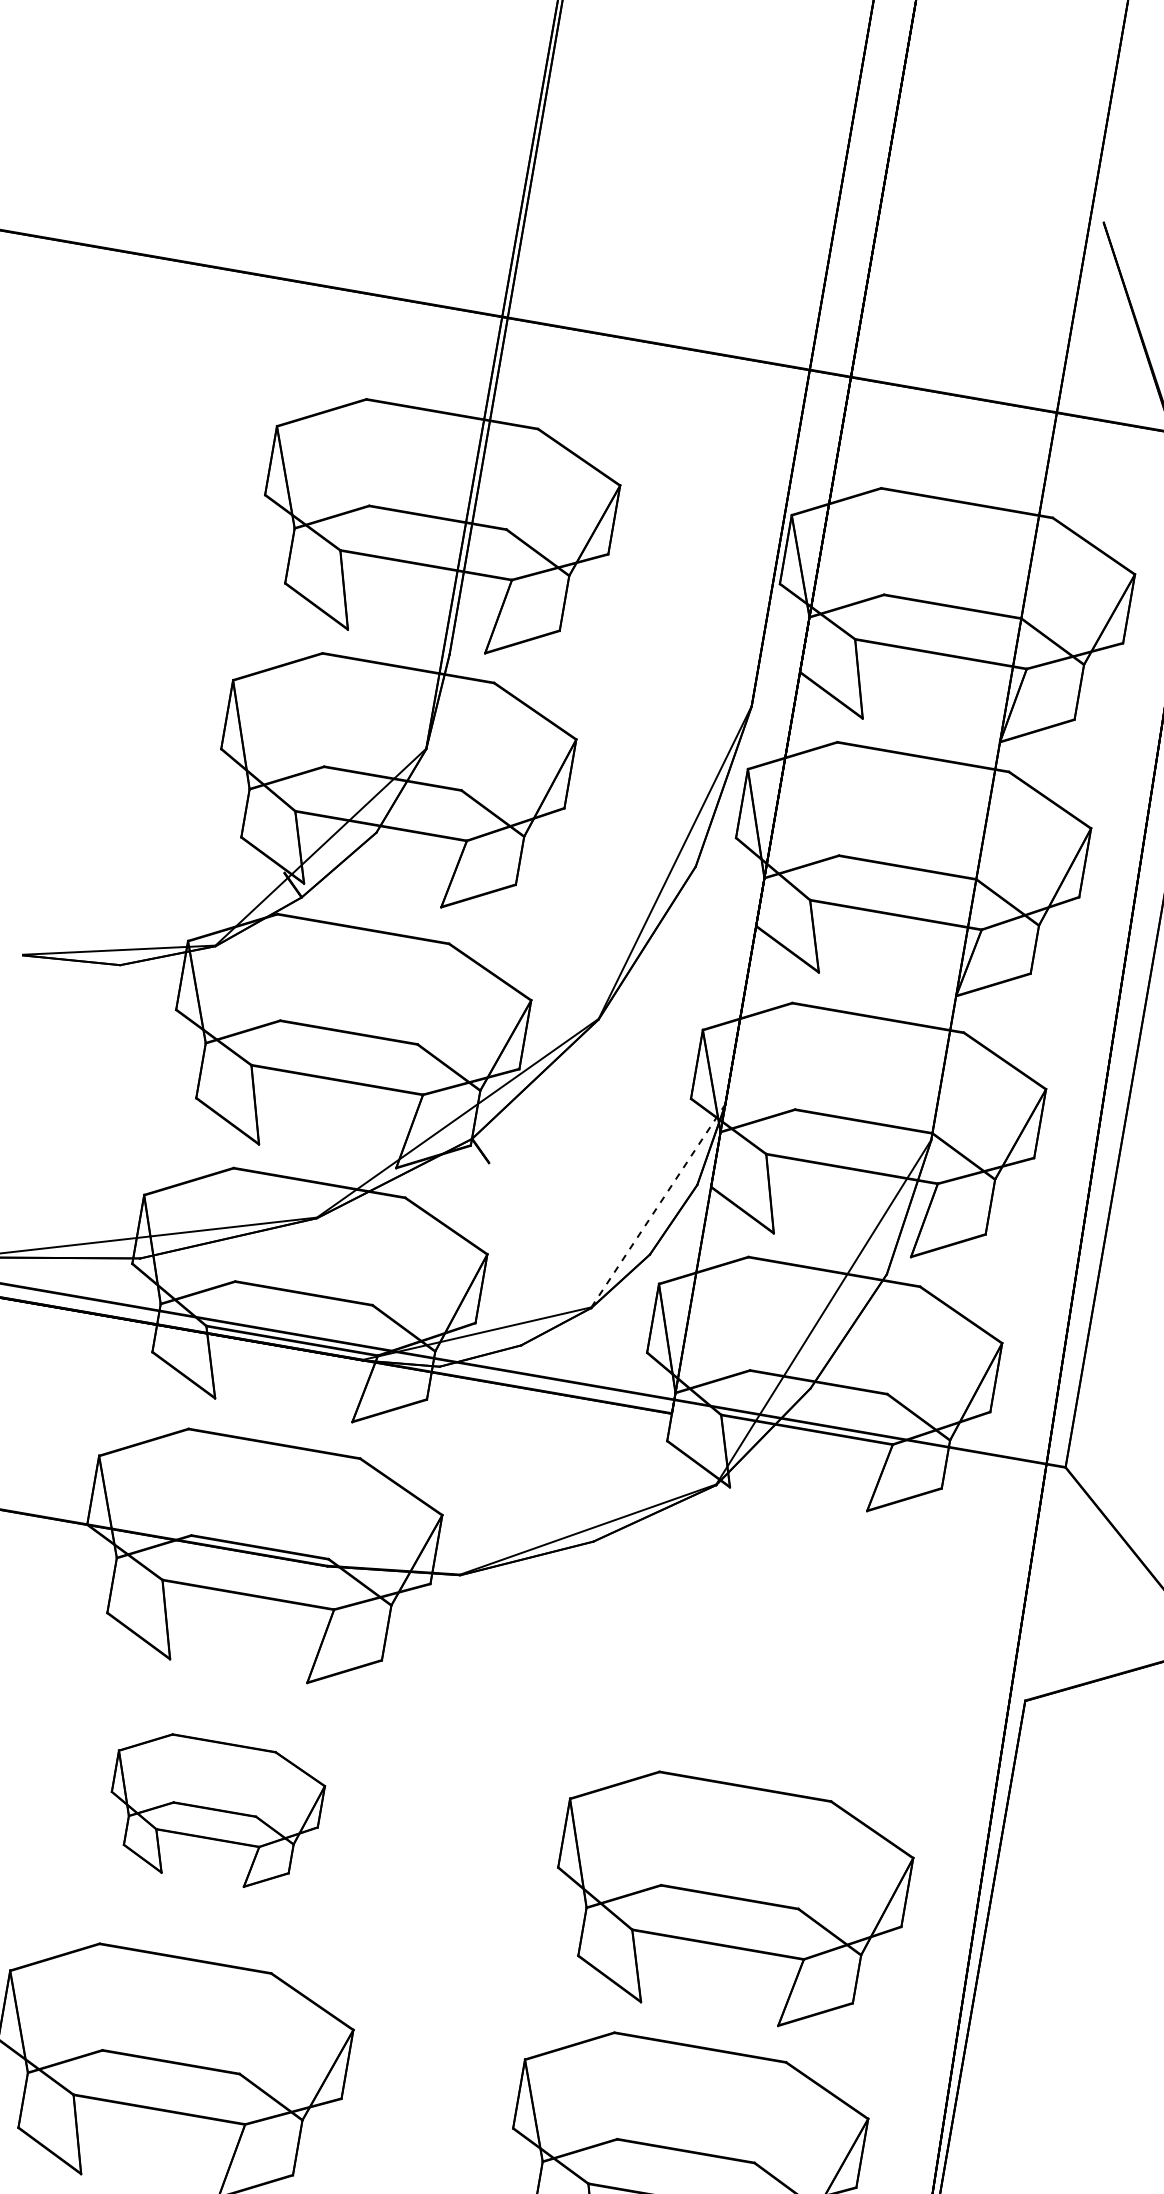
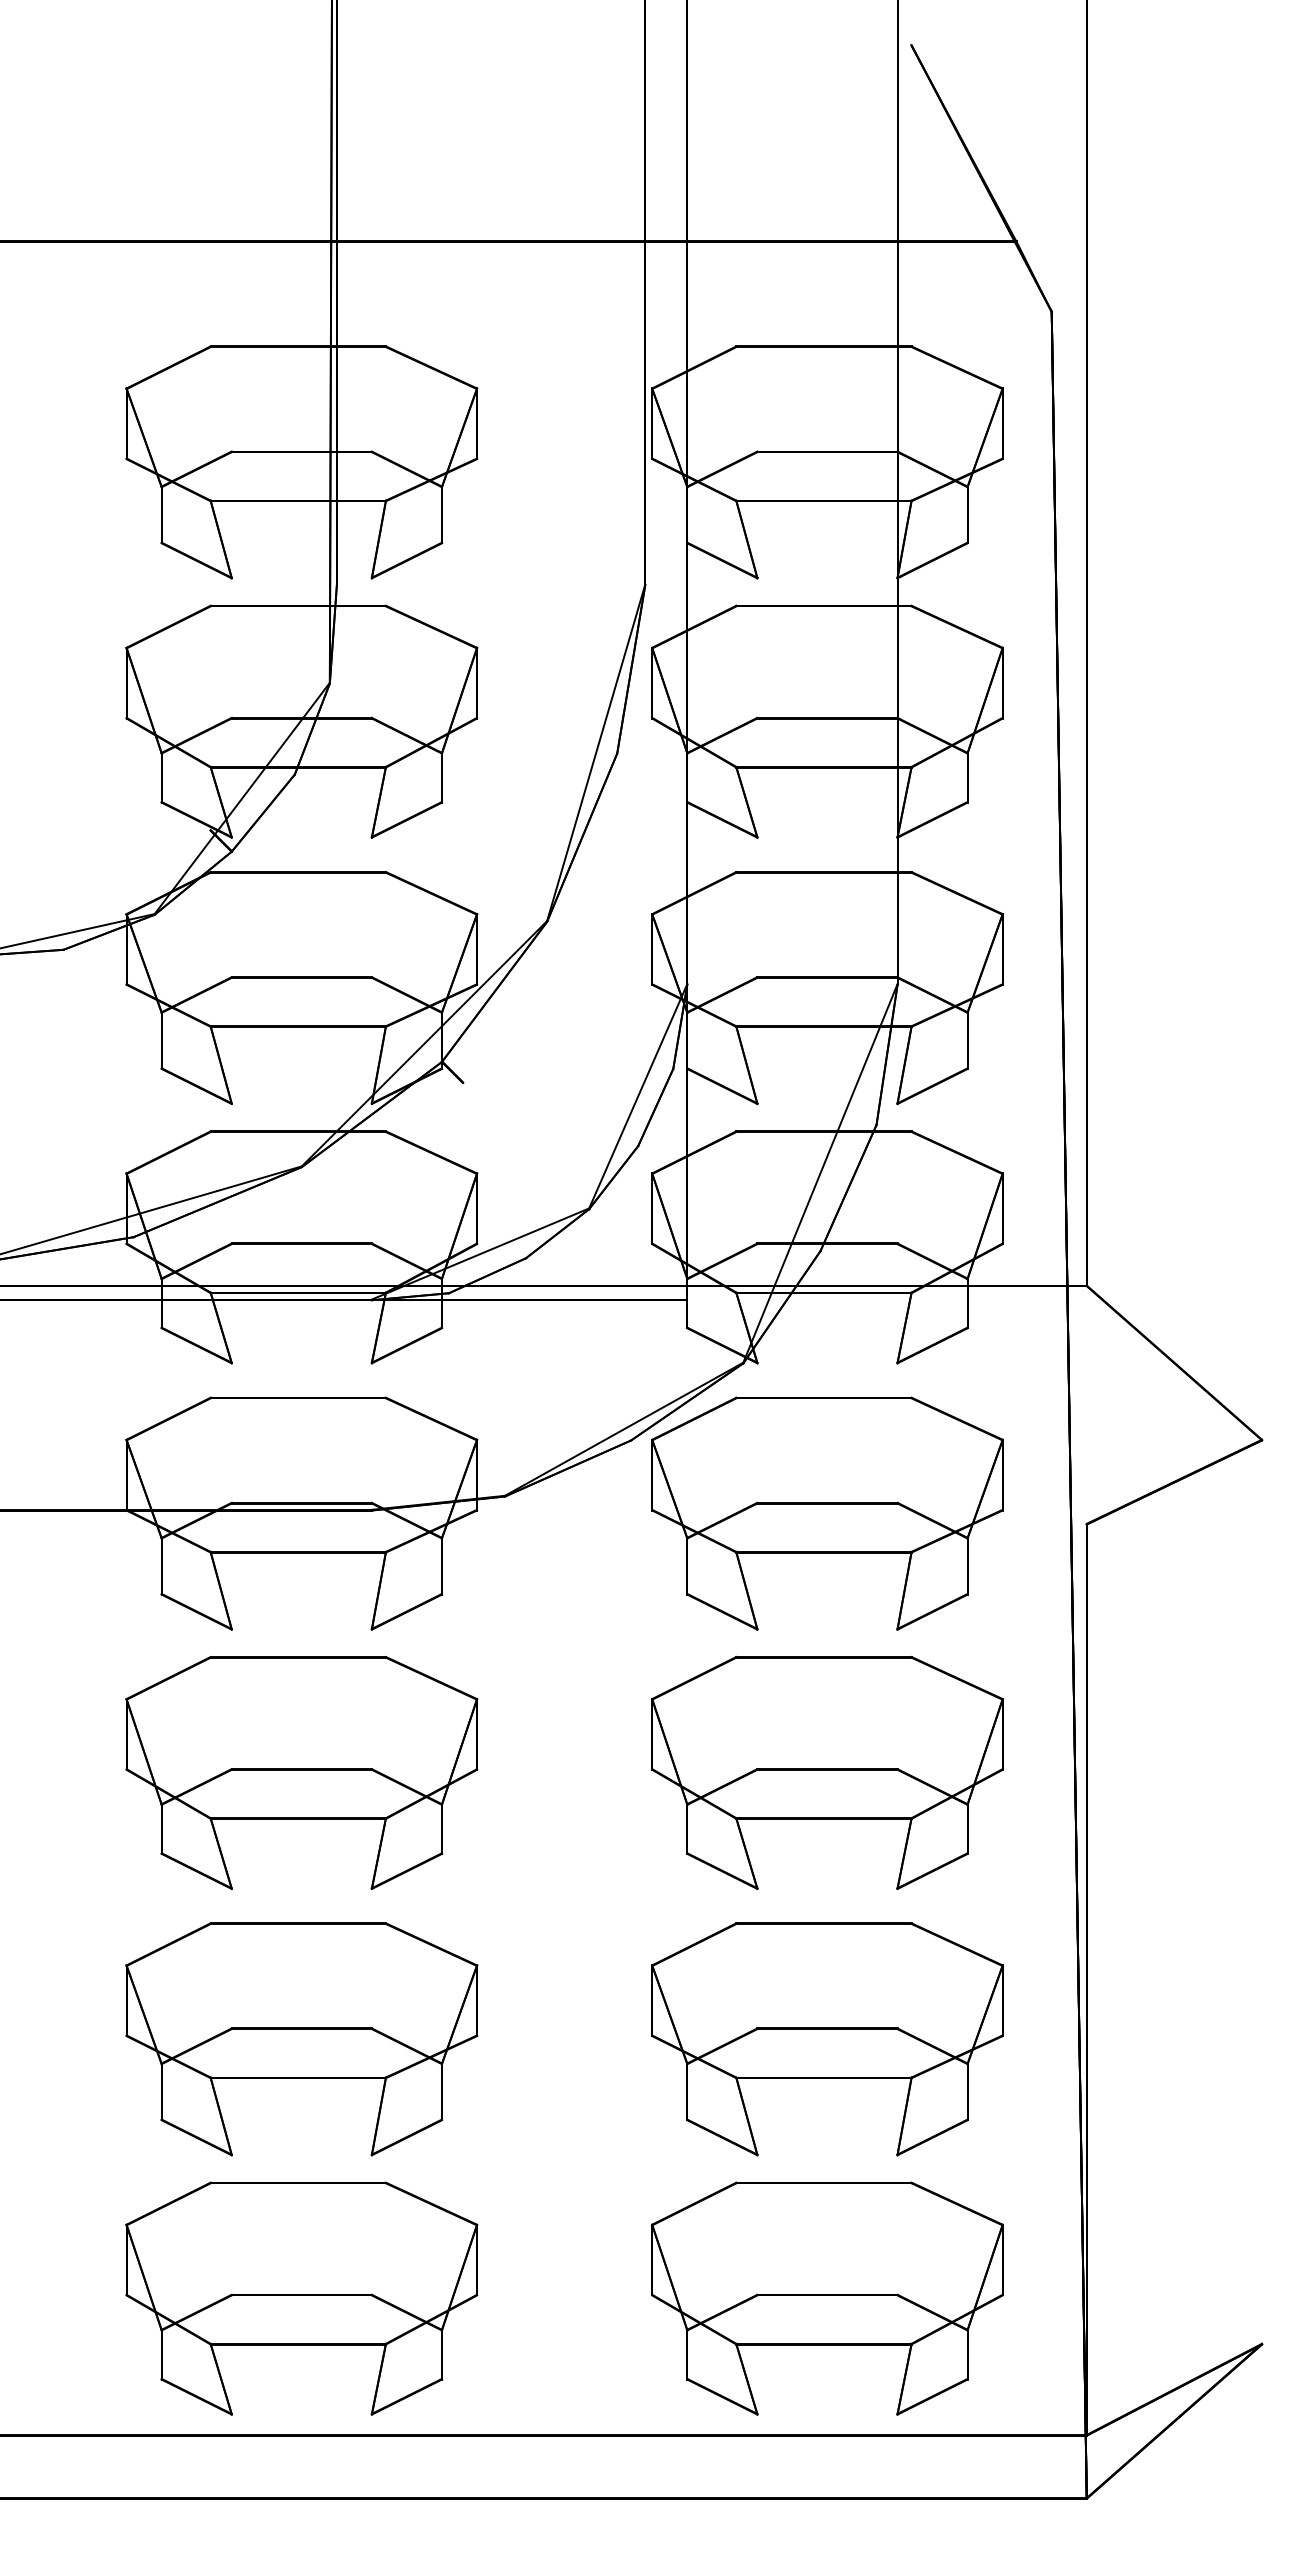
line: (658, 1205) -> (638, 1095), dashed -> solid
part: (773, 1646) -> (827, 1513), added
part: (214, 1811) -> (301, 1772), size x1.67

